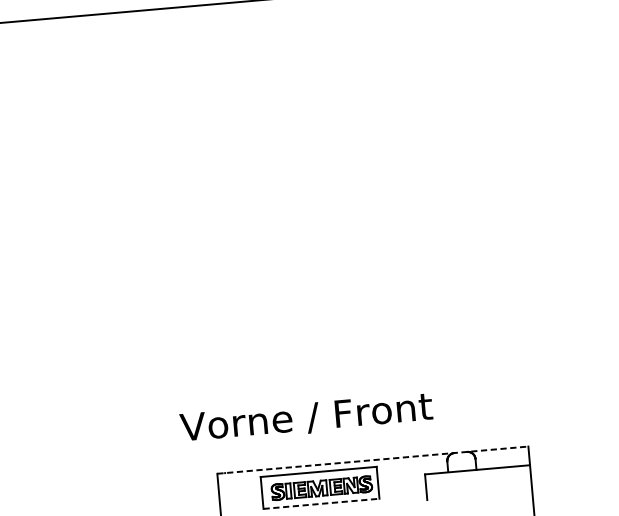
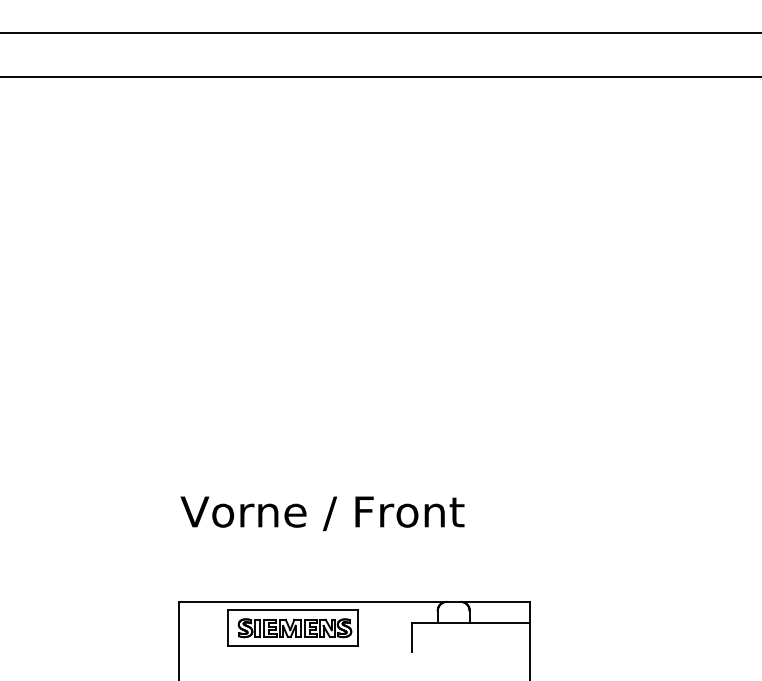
text: (306, 418) -> (322, 513), moved
line: (373, 459) -> (355, 601), dashed -> solid
line: (321, 503) -> (293, 645), dashed -> solid

